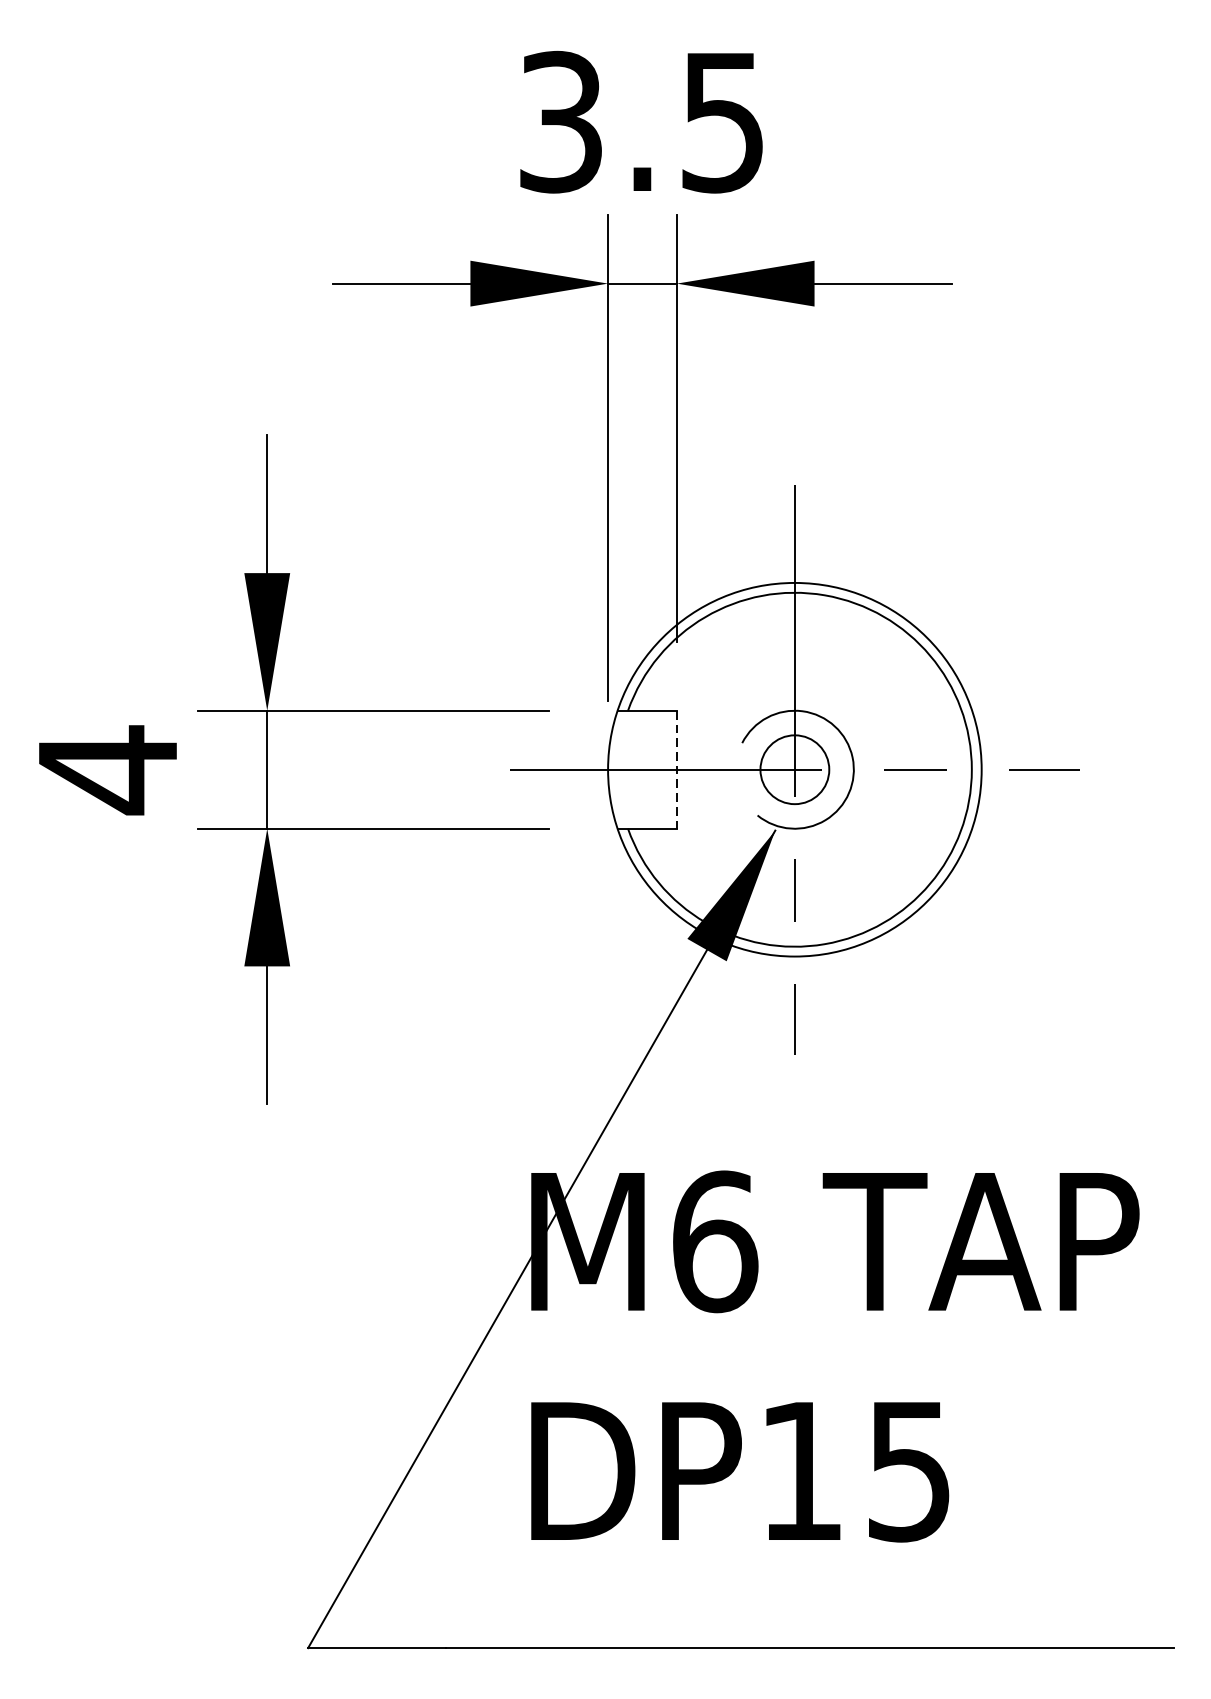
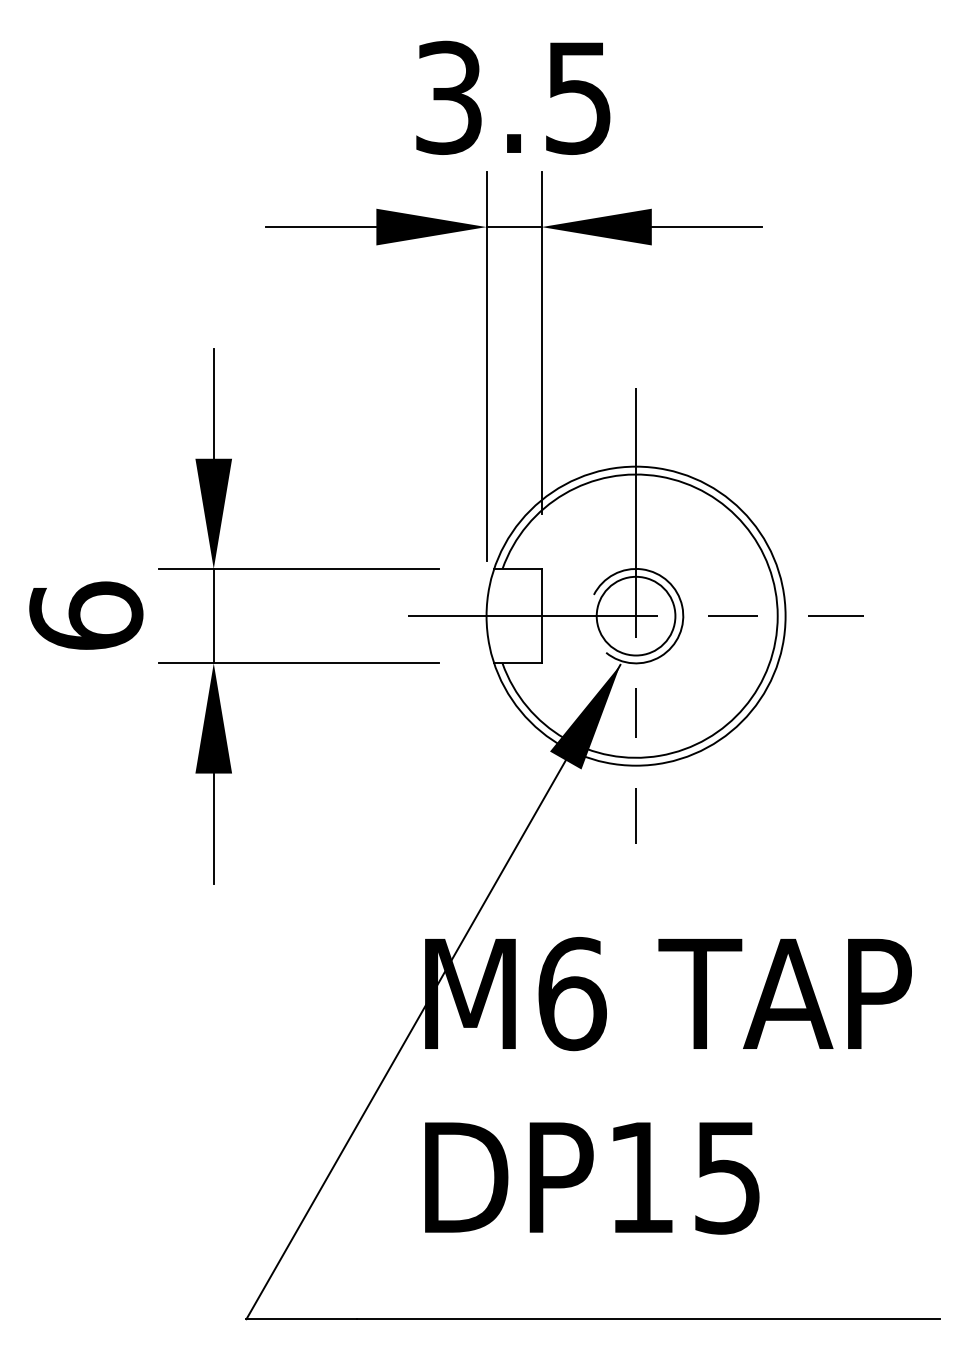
circle: (794, 768) -> (635, 615), size x1.43
text: (108, 770) -> (86, 616), 4 -> 6
line: (676, 770) -> (541, 616), dashed -> solid

